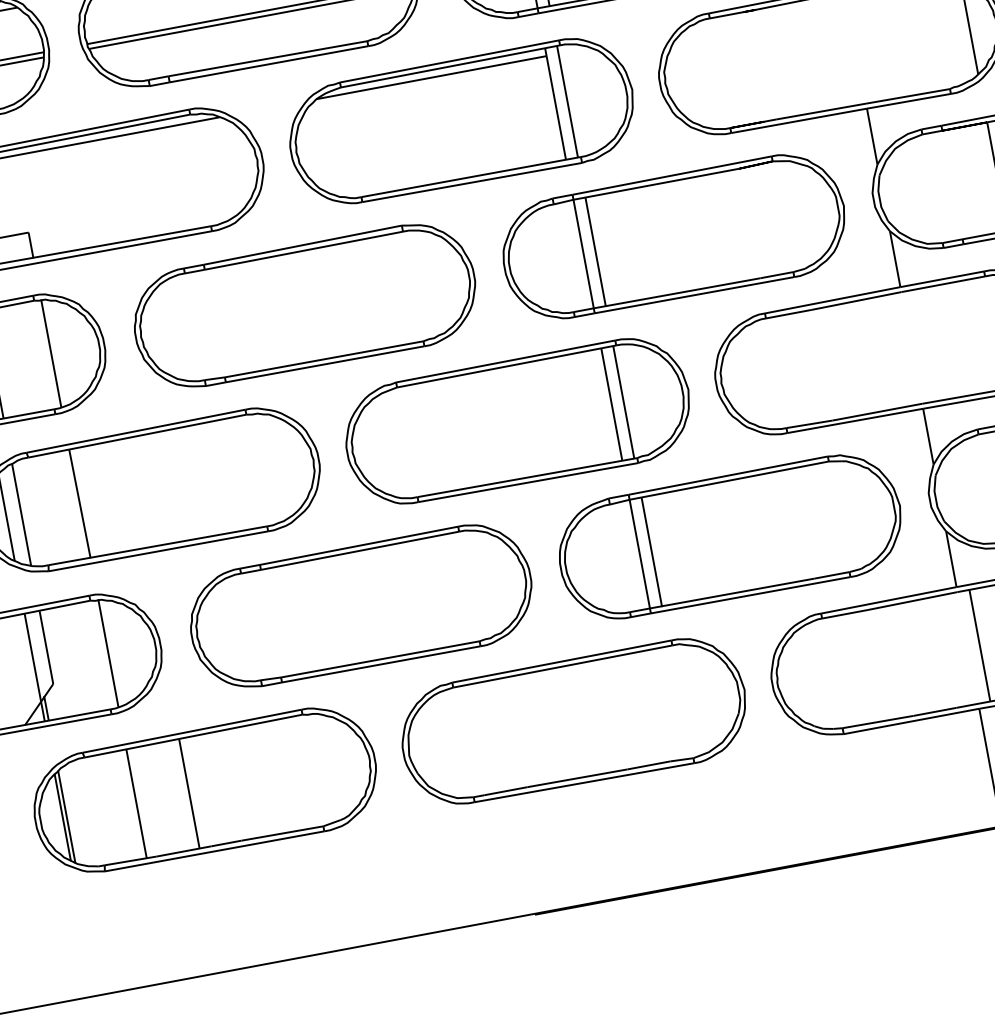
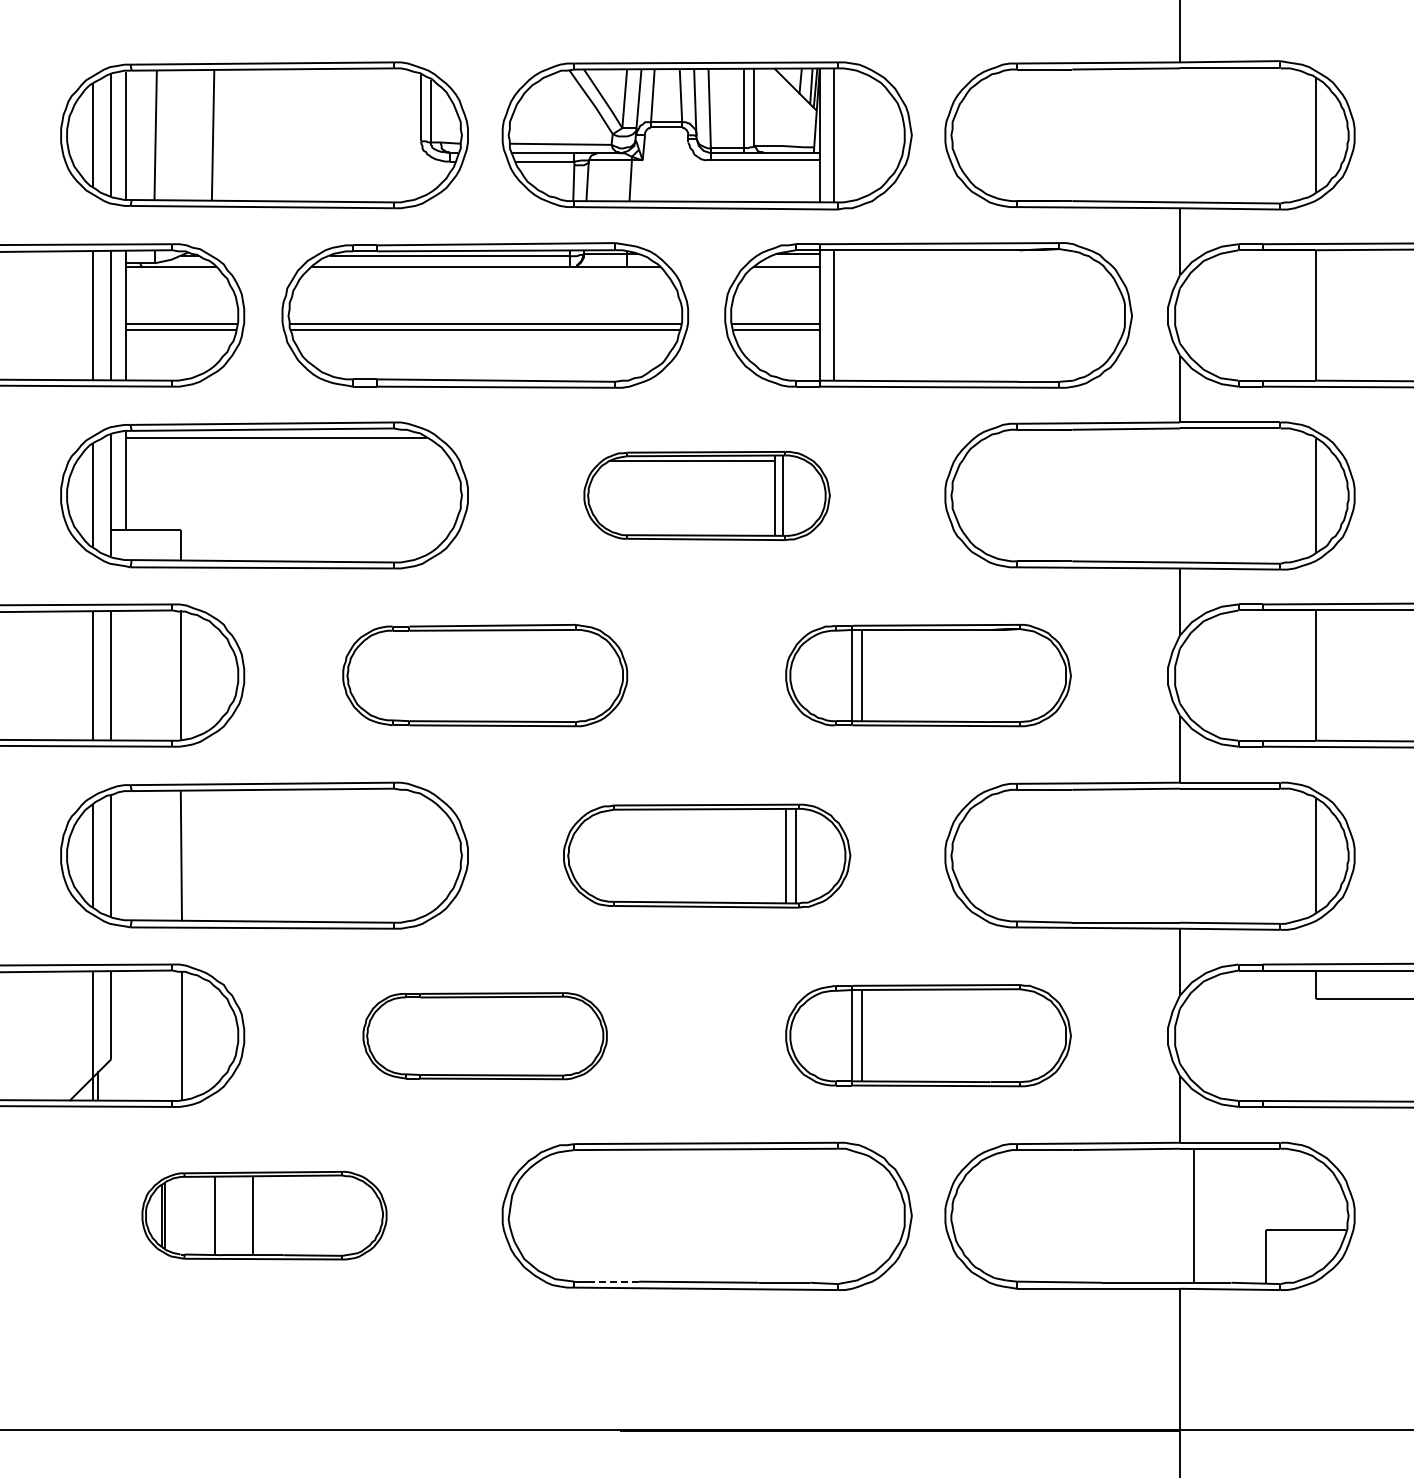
part: (461, 121) -> (706, 495), size x0.6
part: (674, 237) -> (928, 675), size x0.7
part: (304, 306) -> (484, 675), size x0.7
part: (517, 421) -> (706, 855), size x0.7
part: (730, 536) -> (928, 1035), size x0.7
part: (360, 606) -> (484, 1035), size x0.6
part: (205, 790) -> (264, 1215), size x0.6
line: (506, 791) -> (613, 1281), solid -> dashed

